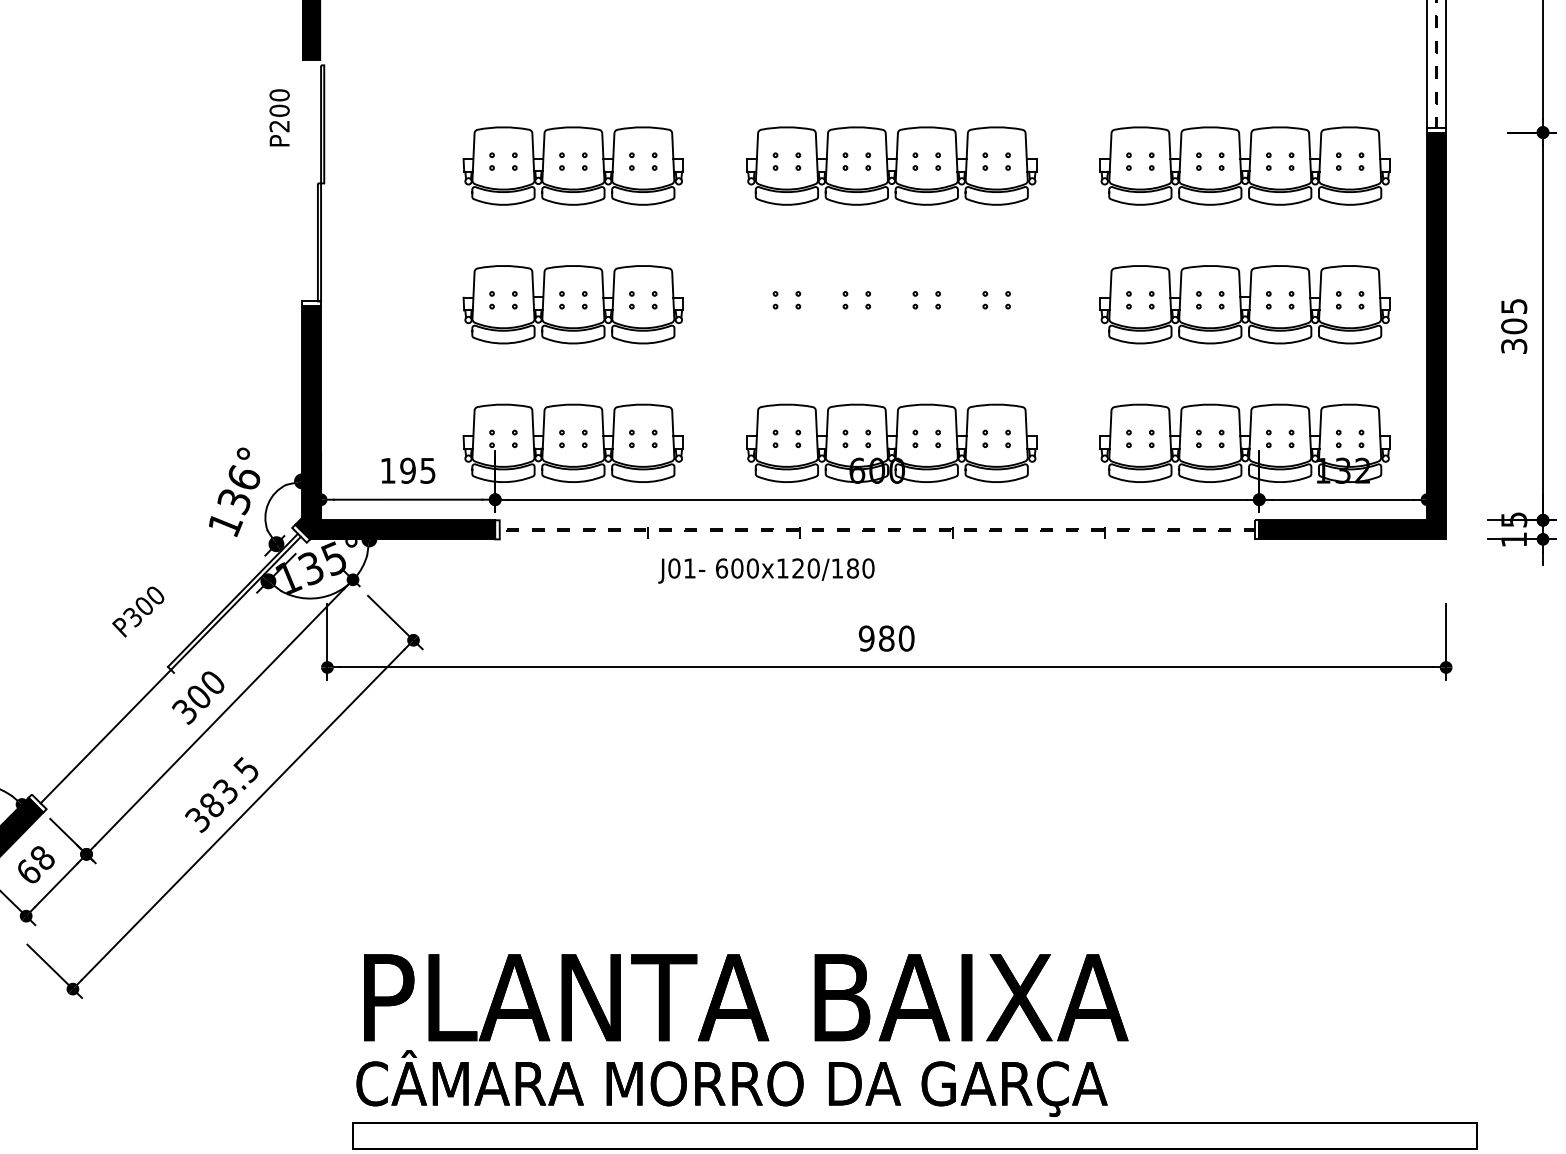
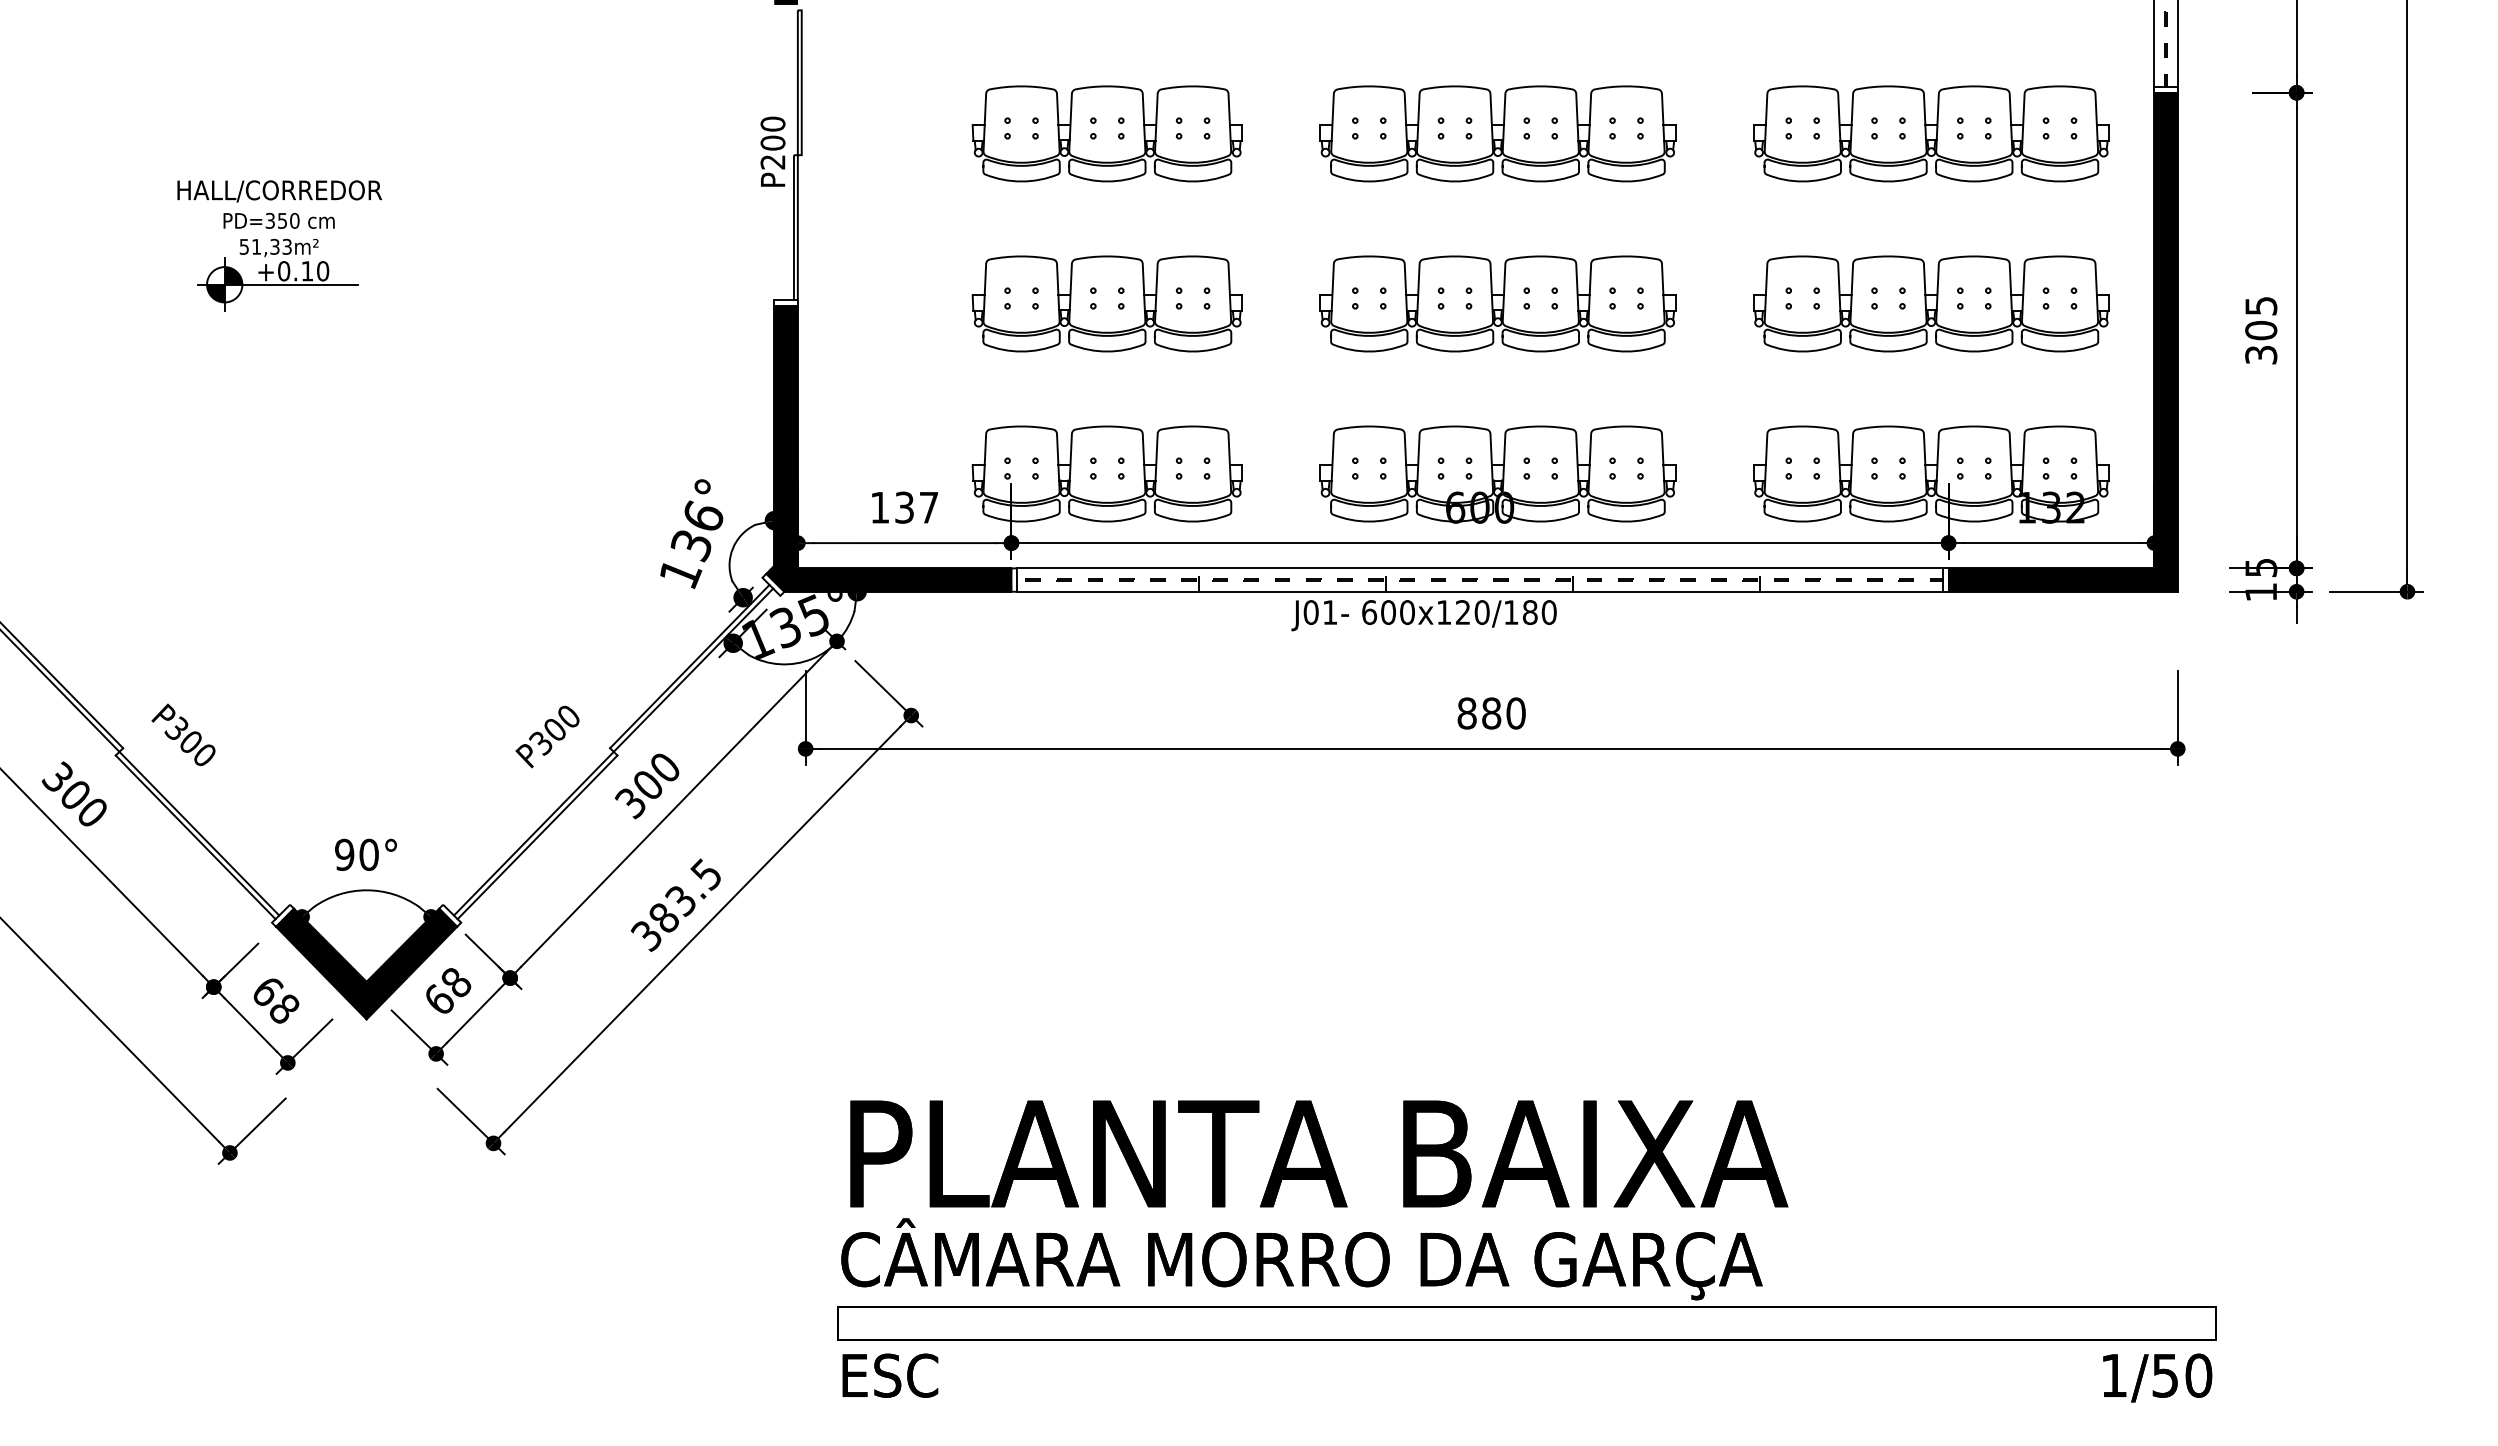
text: (279, 117) -> (772, 151), moved
part: (891, 304) -> (1497, 303), added
text: (417, 470) -> (916, 507), 195 -> 137
line: (876, 520) -> (1479, 568), added
line: (876, 539) -> (1479, 591), added
text: (765, 570) -> (1423, 615), moved
text: (138, 611) -> (547, 736), moved
text: (866, 638) -> (1466, 713), 980 -> 880
line: (108, 739) -> (537, 837), added

